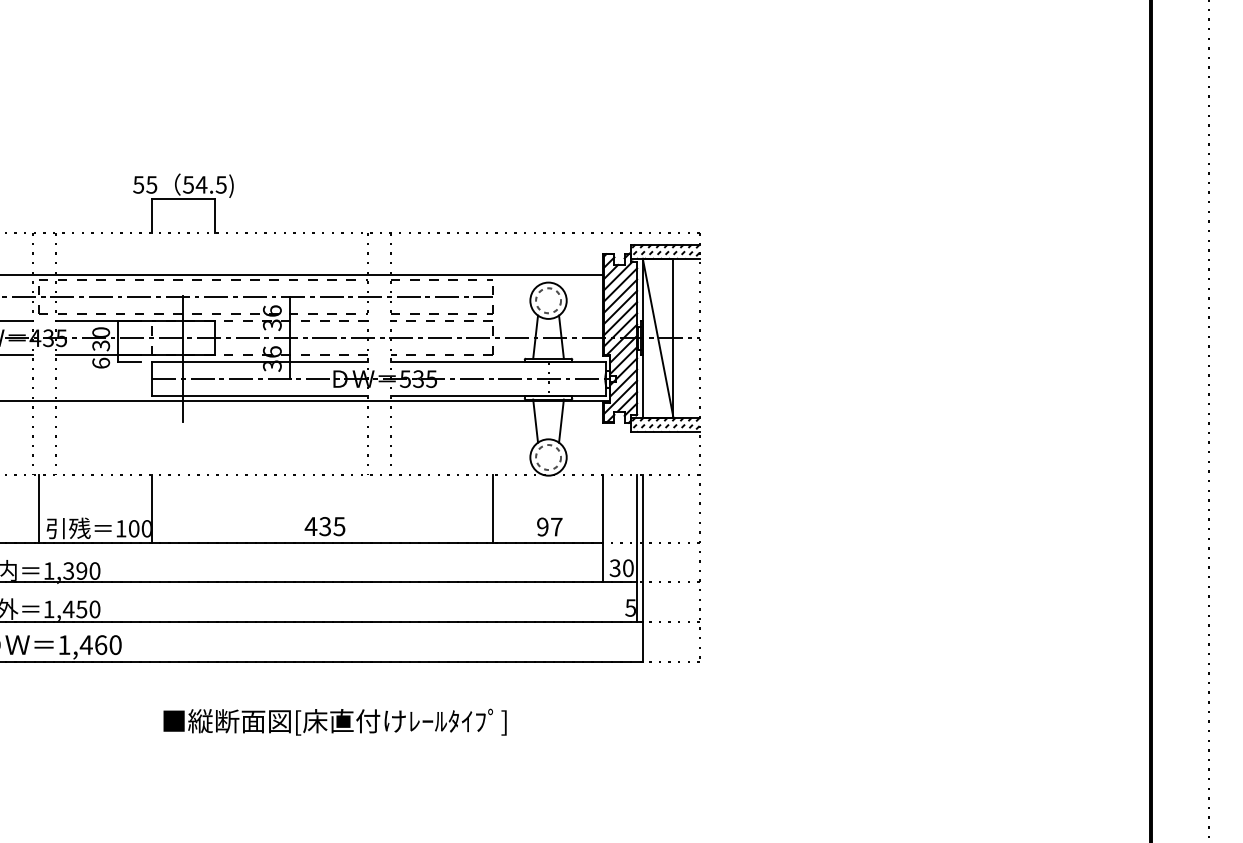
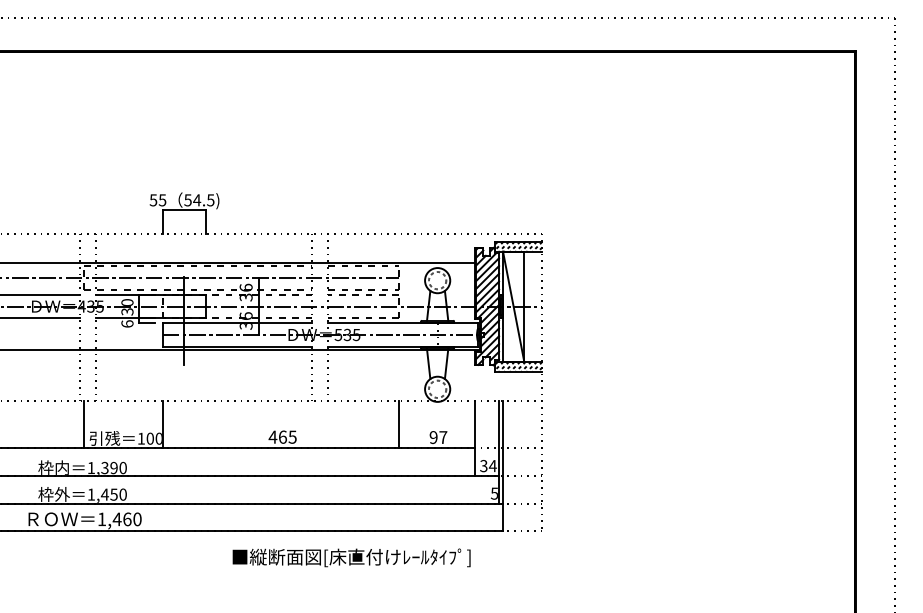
text: (324, 525) -> (282, 436), 435 -> 465
text: (627, 568) -> (492, 466), 30 -> 34
text: (334, 721) -> (351, 557), moved

